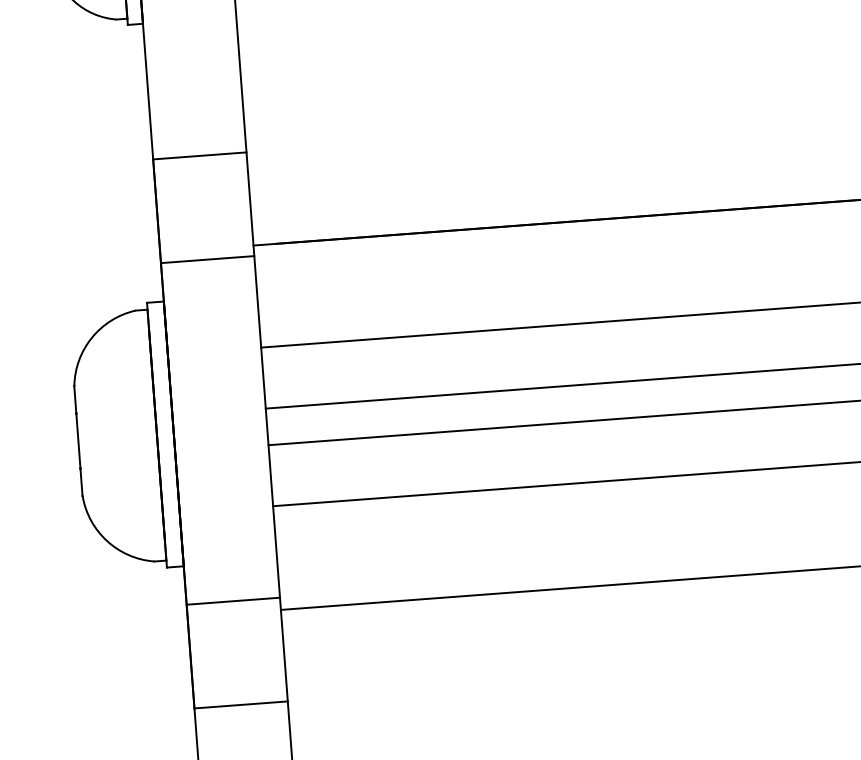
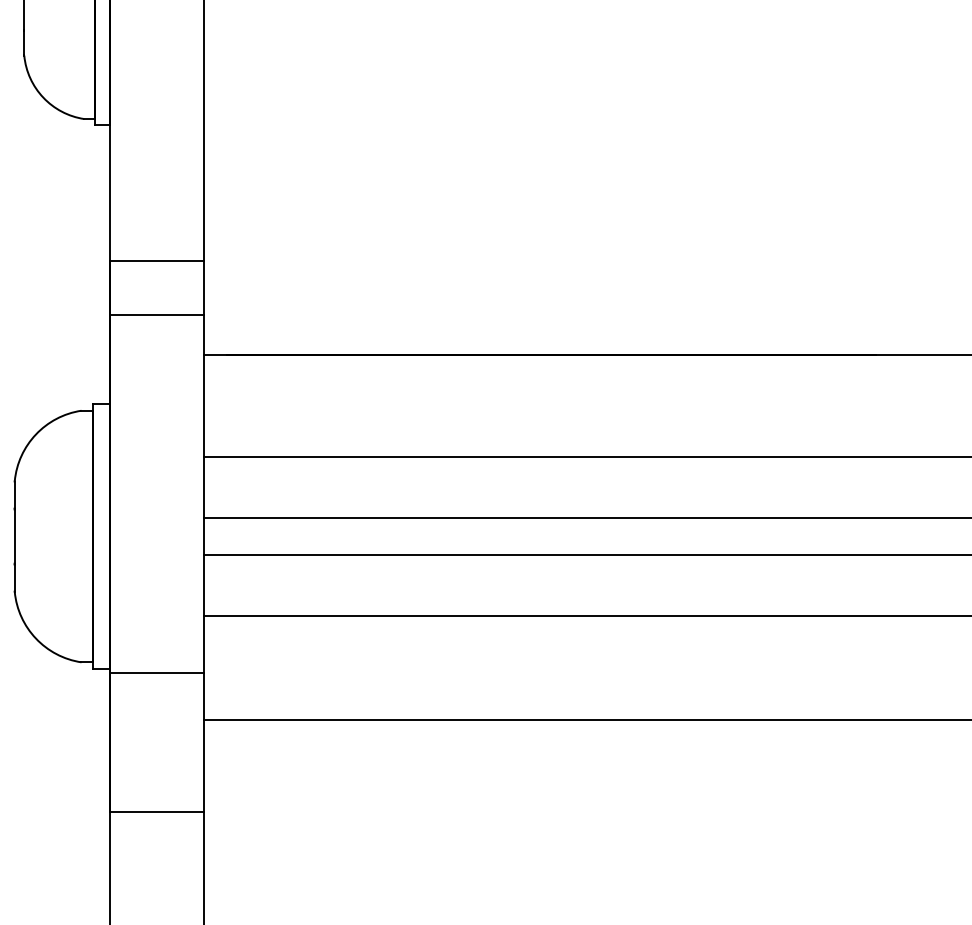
line: (207, 259) -> (156, 315), moved
line: (232, 600) -> (156, 672), moved

